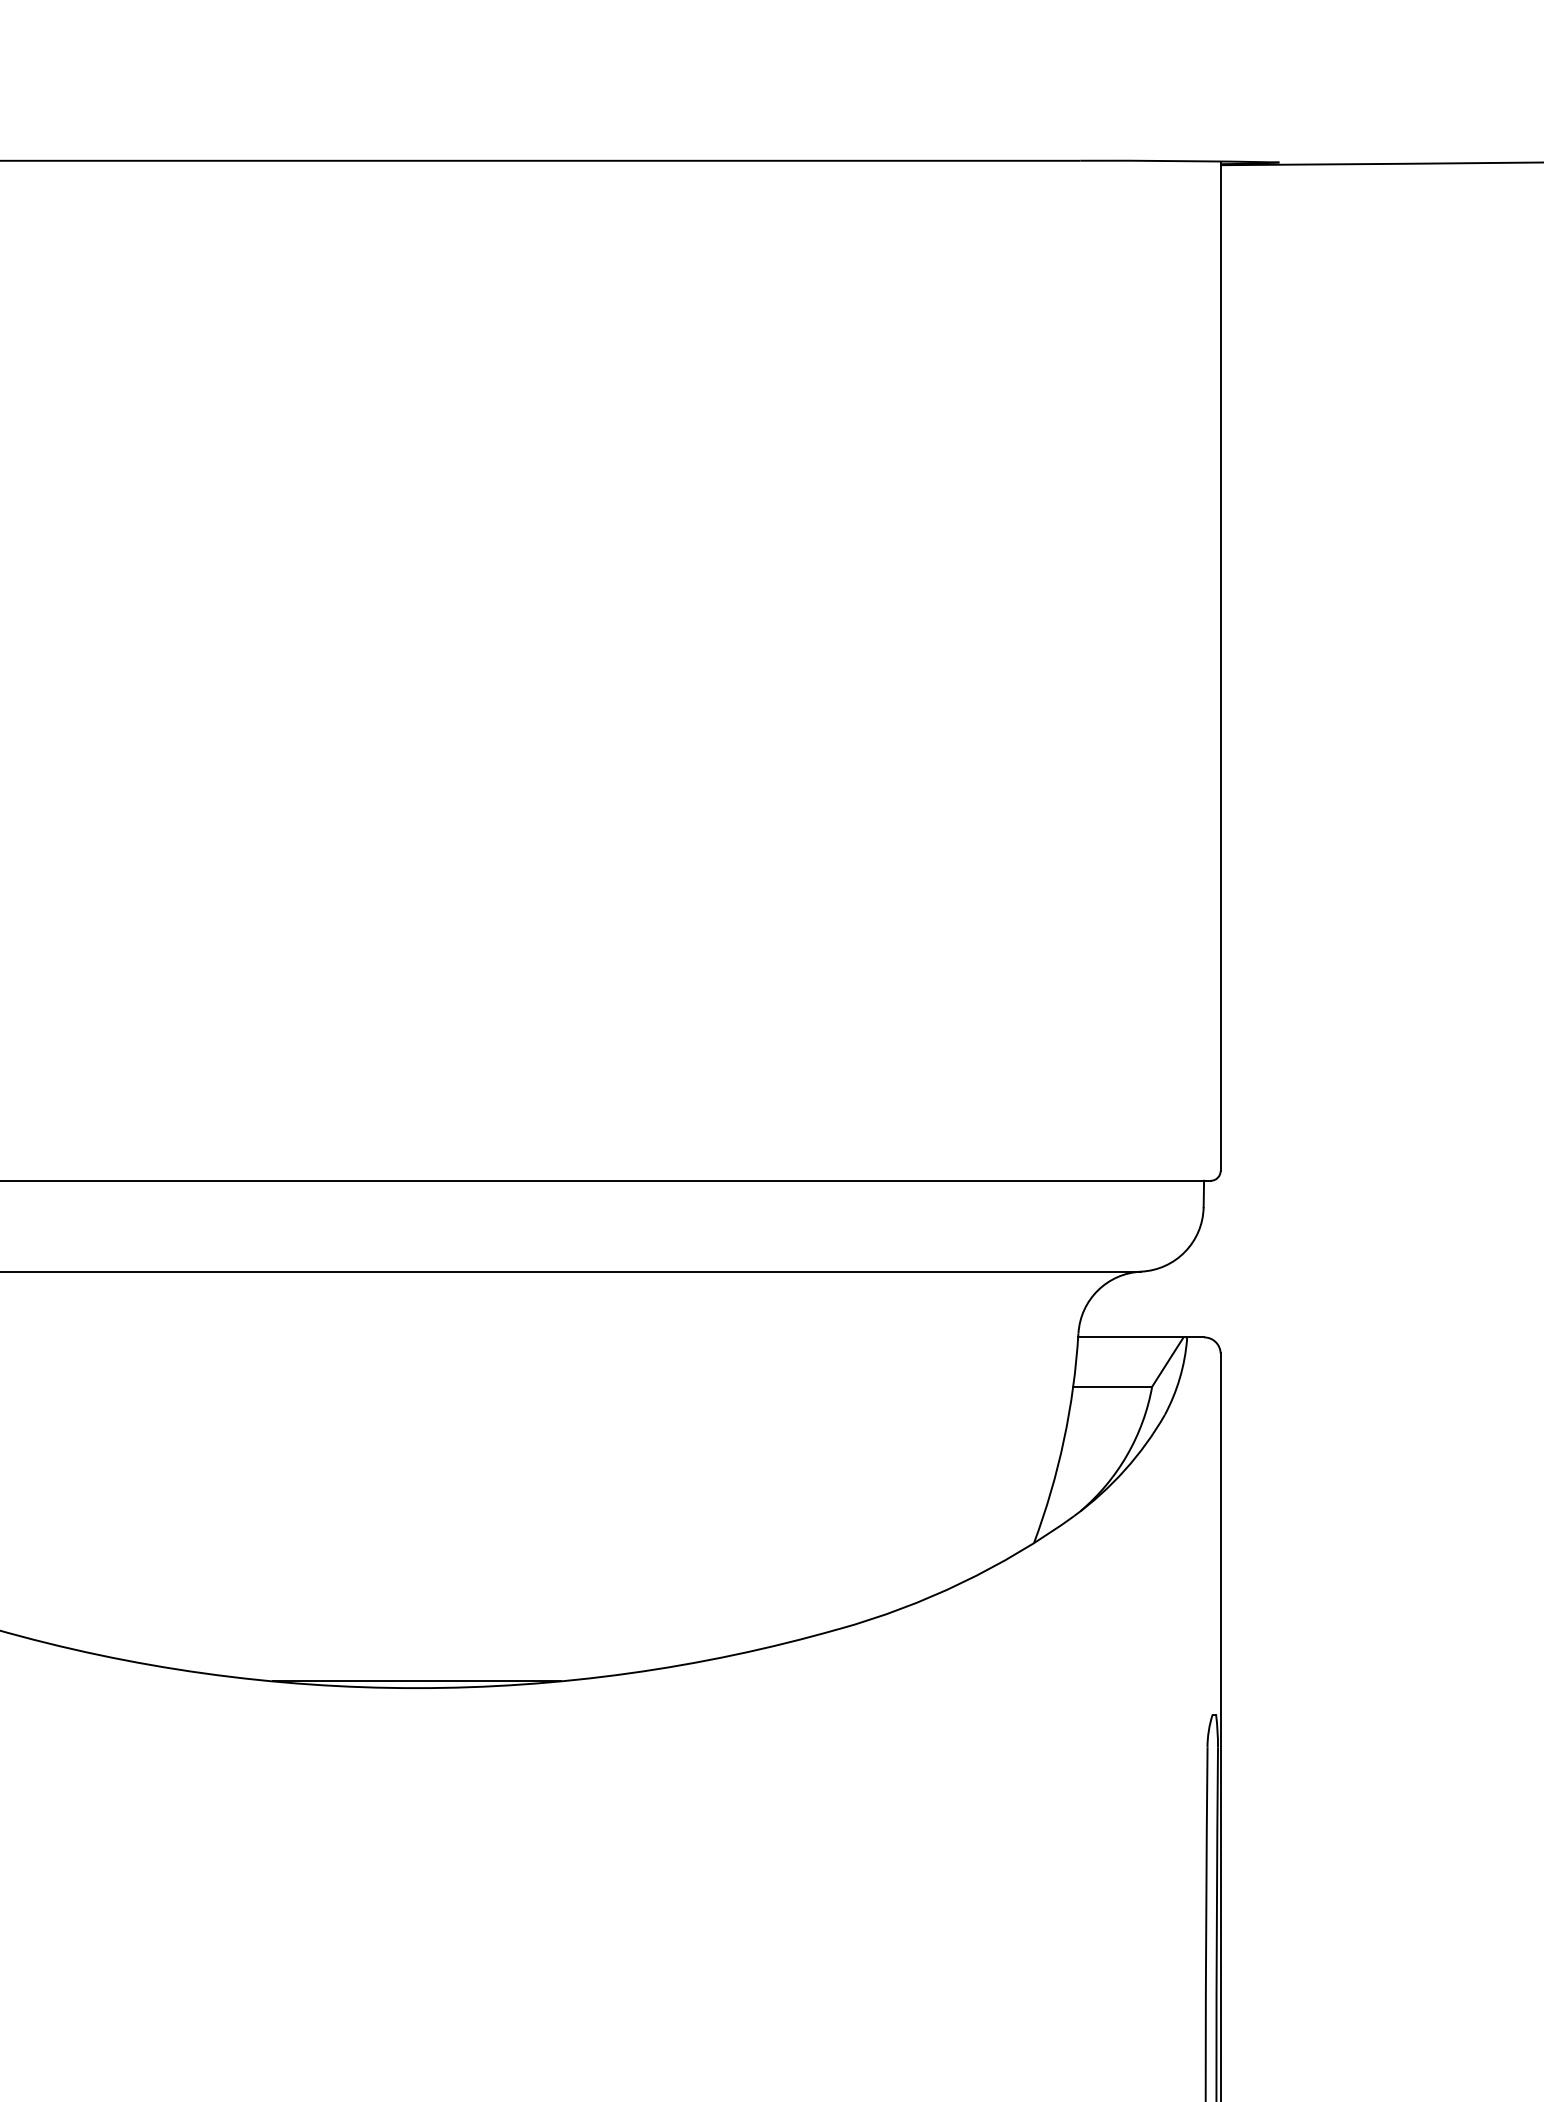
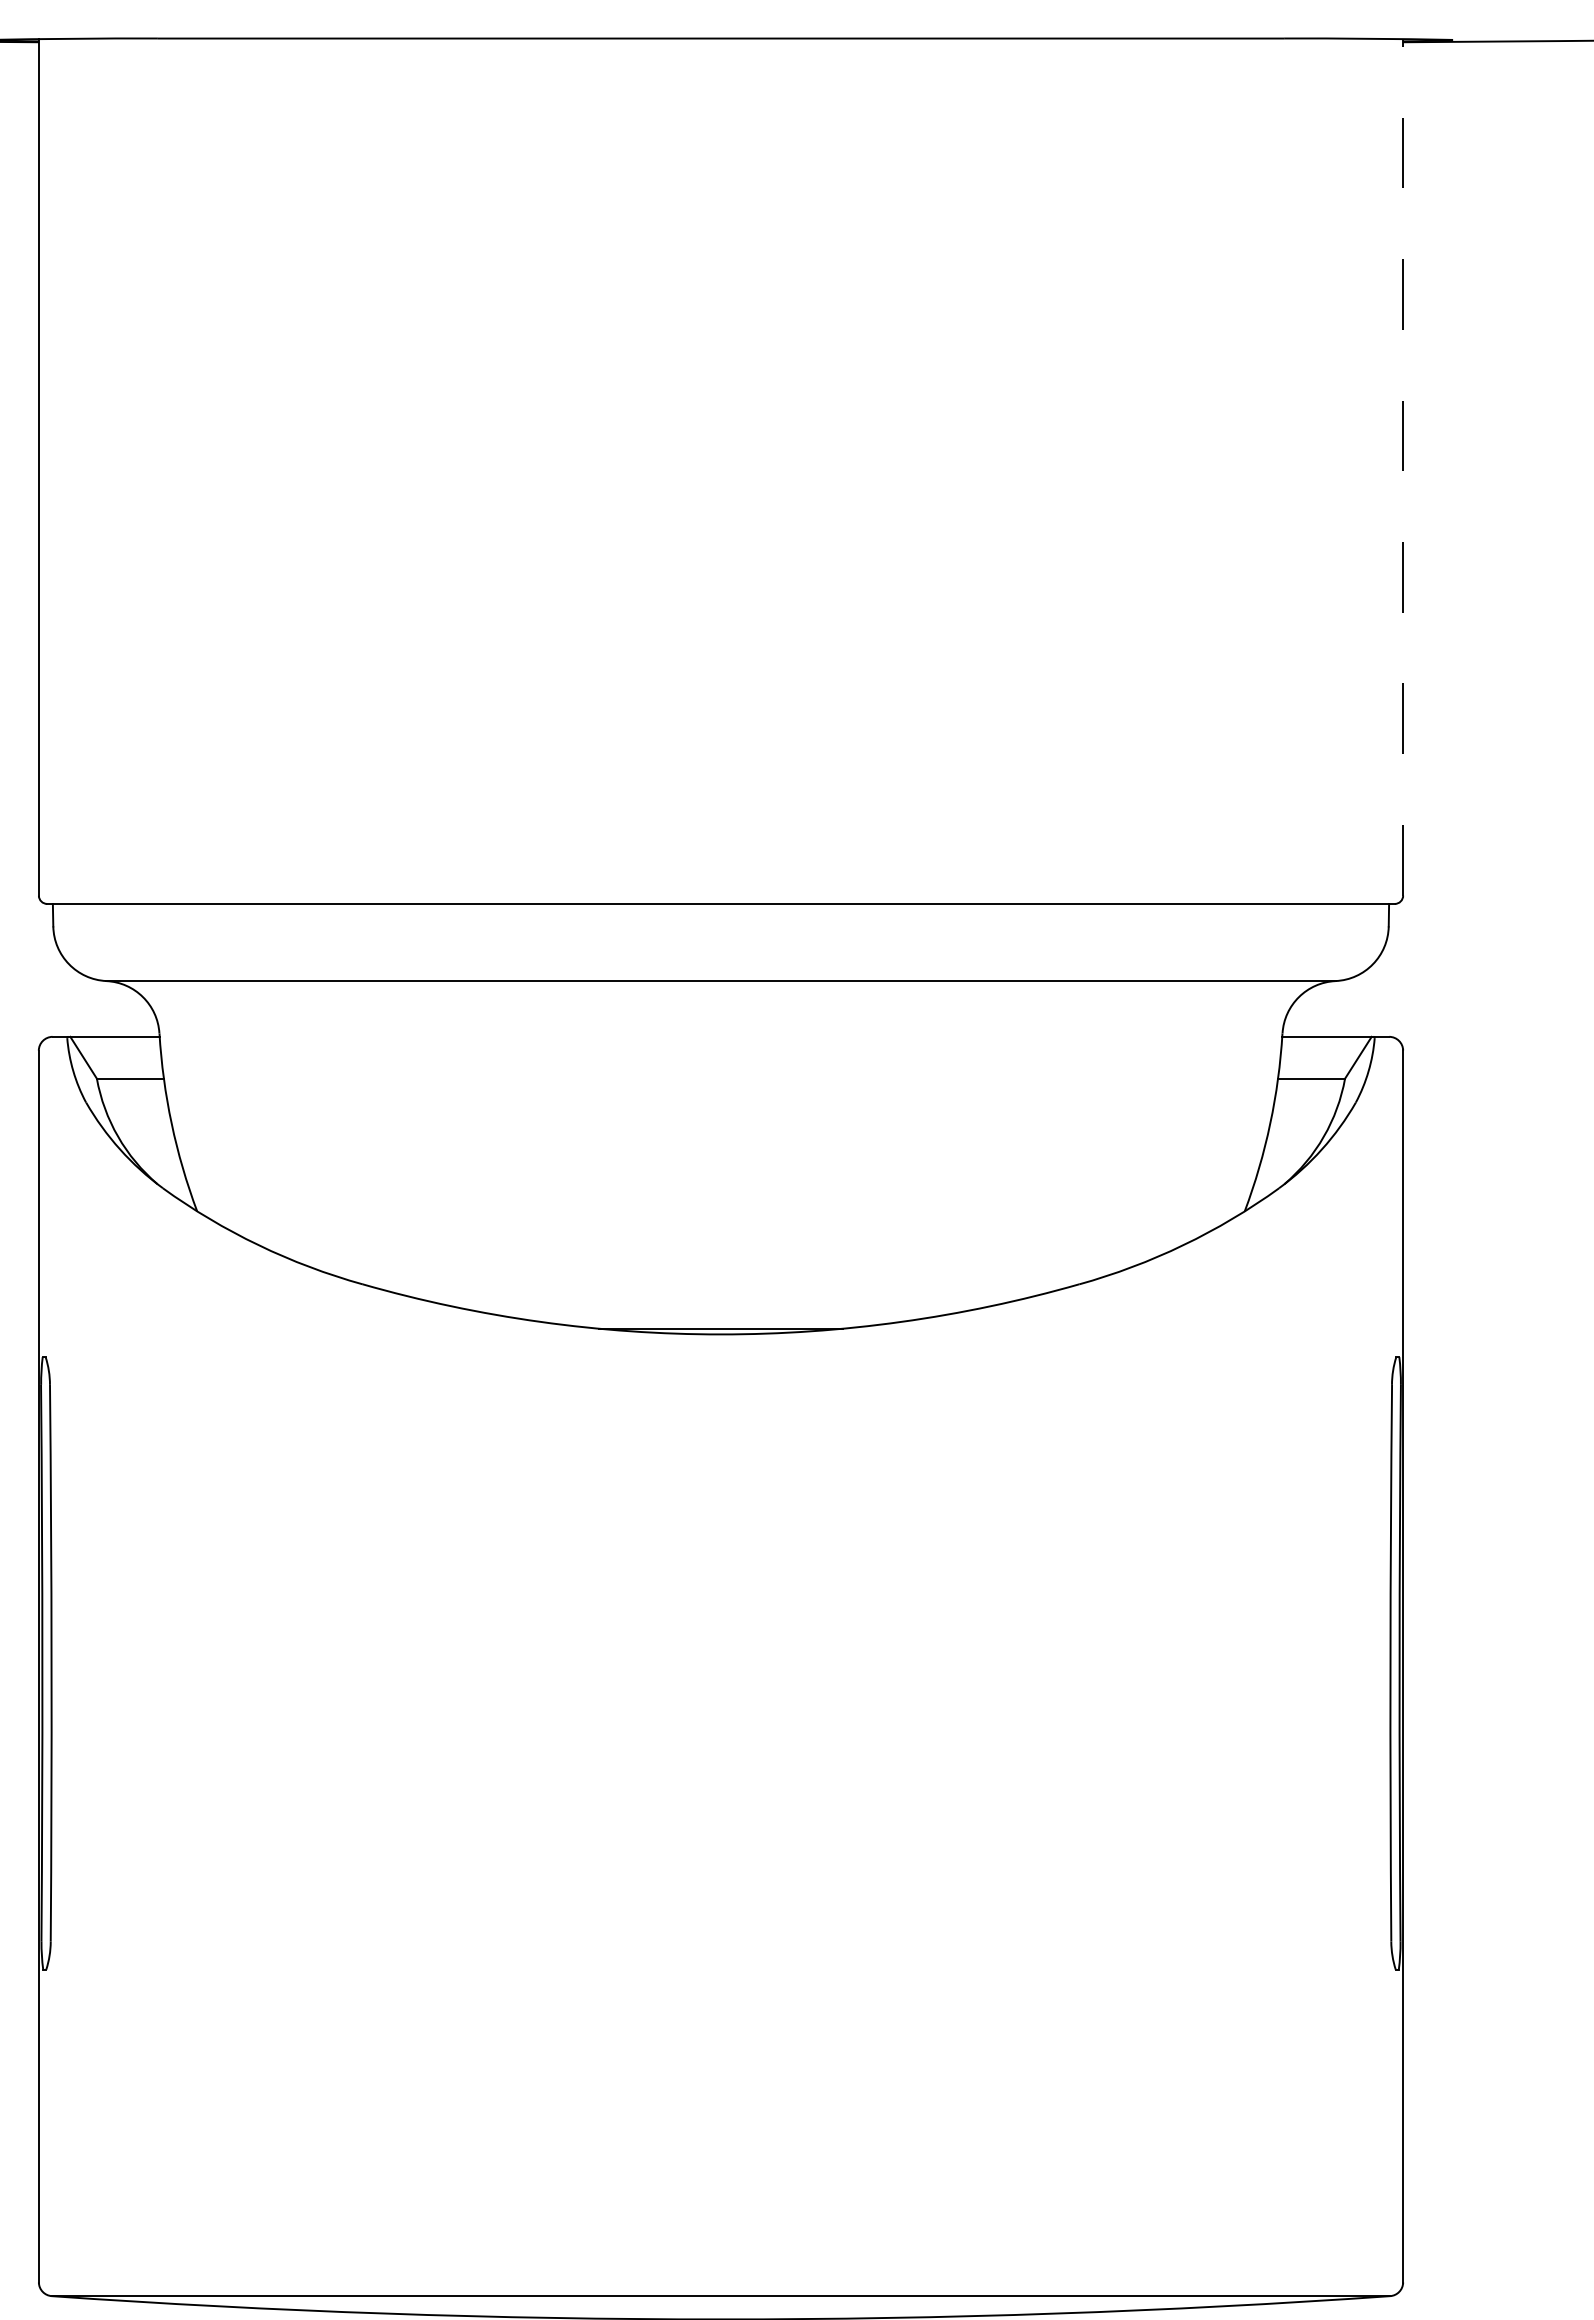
line: (1221, 665) -> (1403, 466), solid -> dashed

